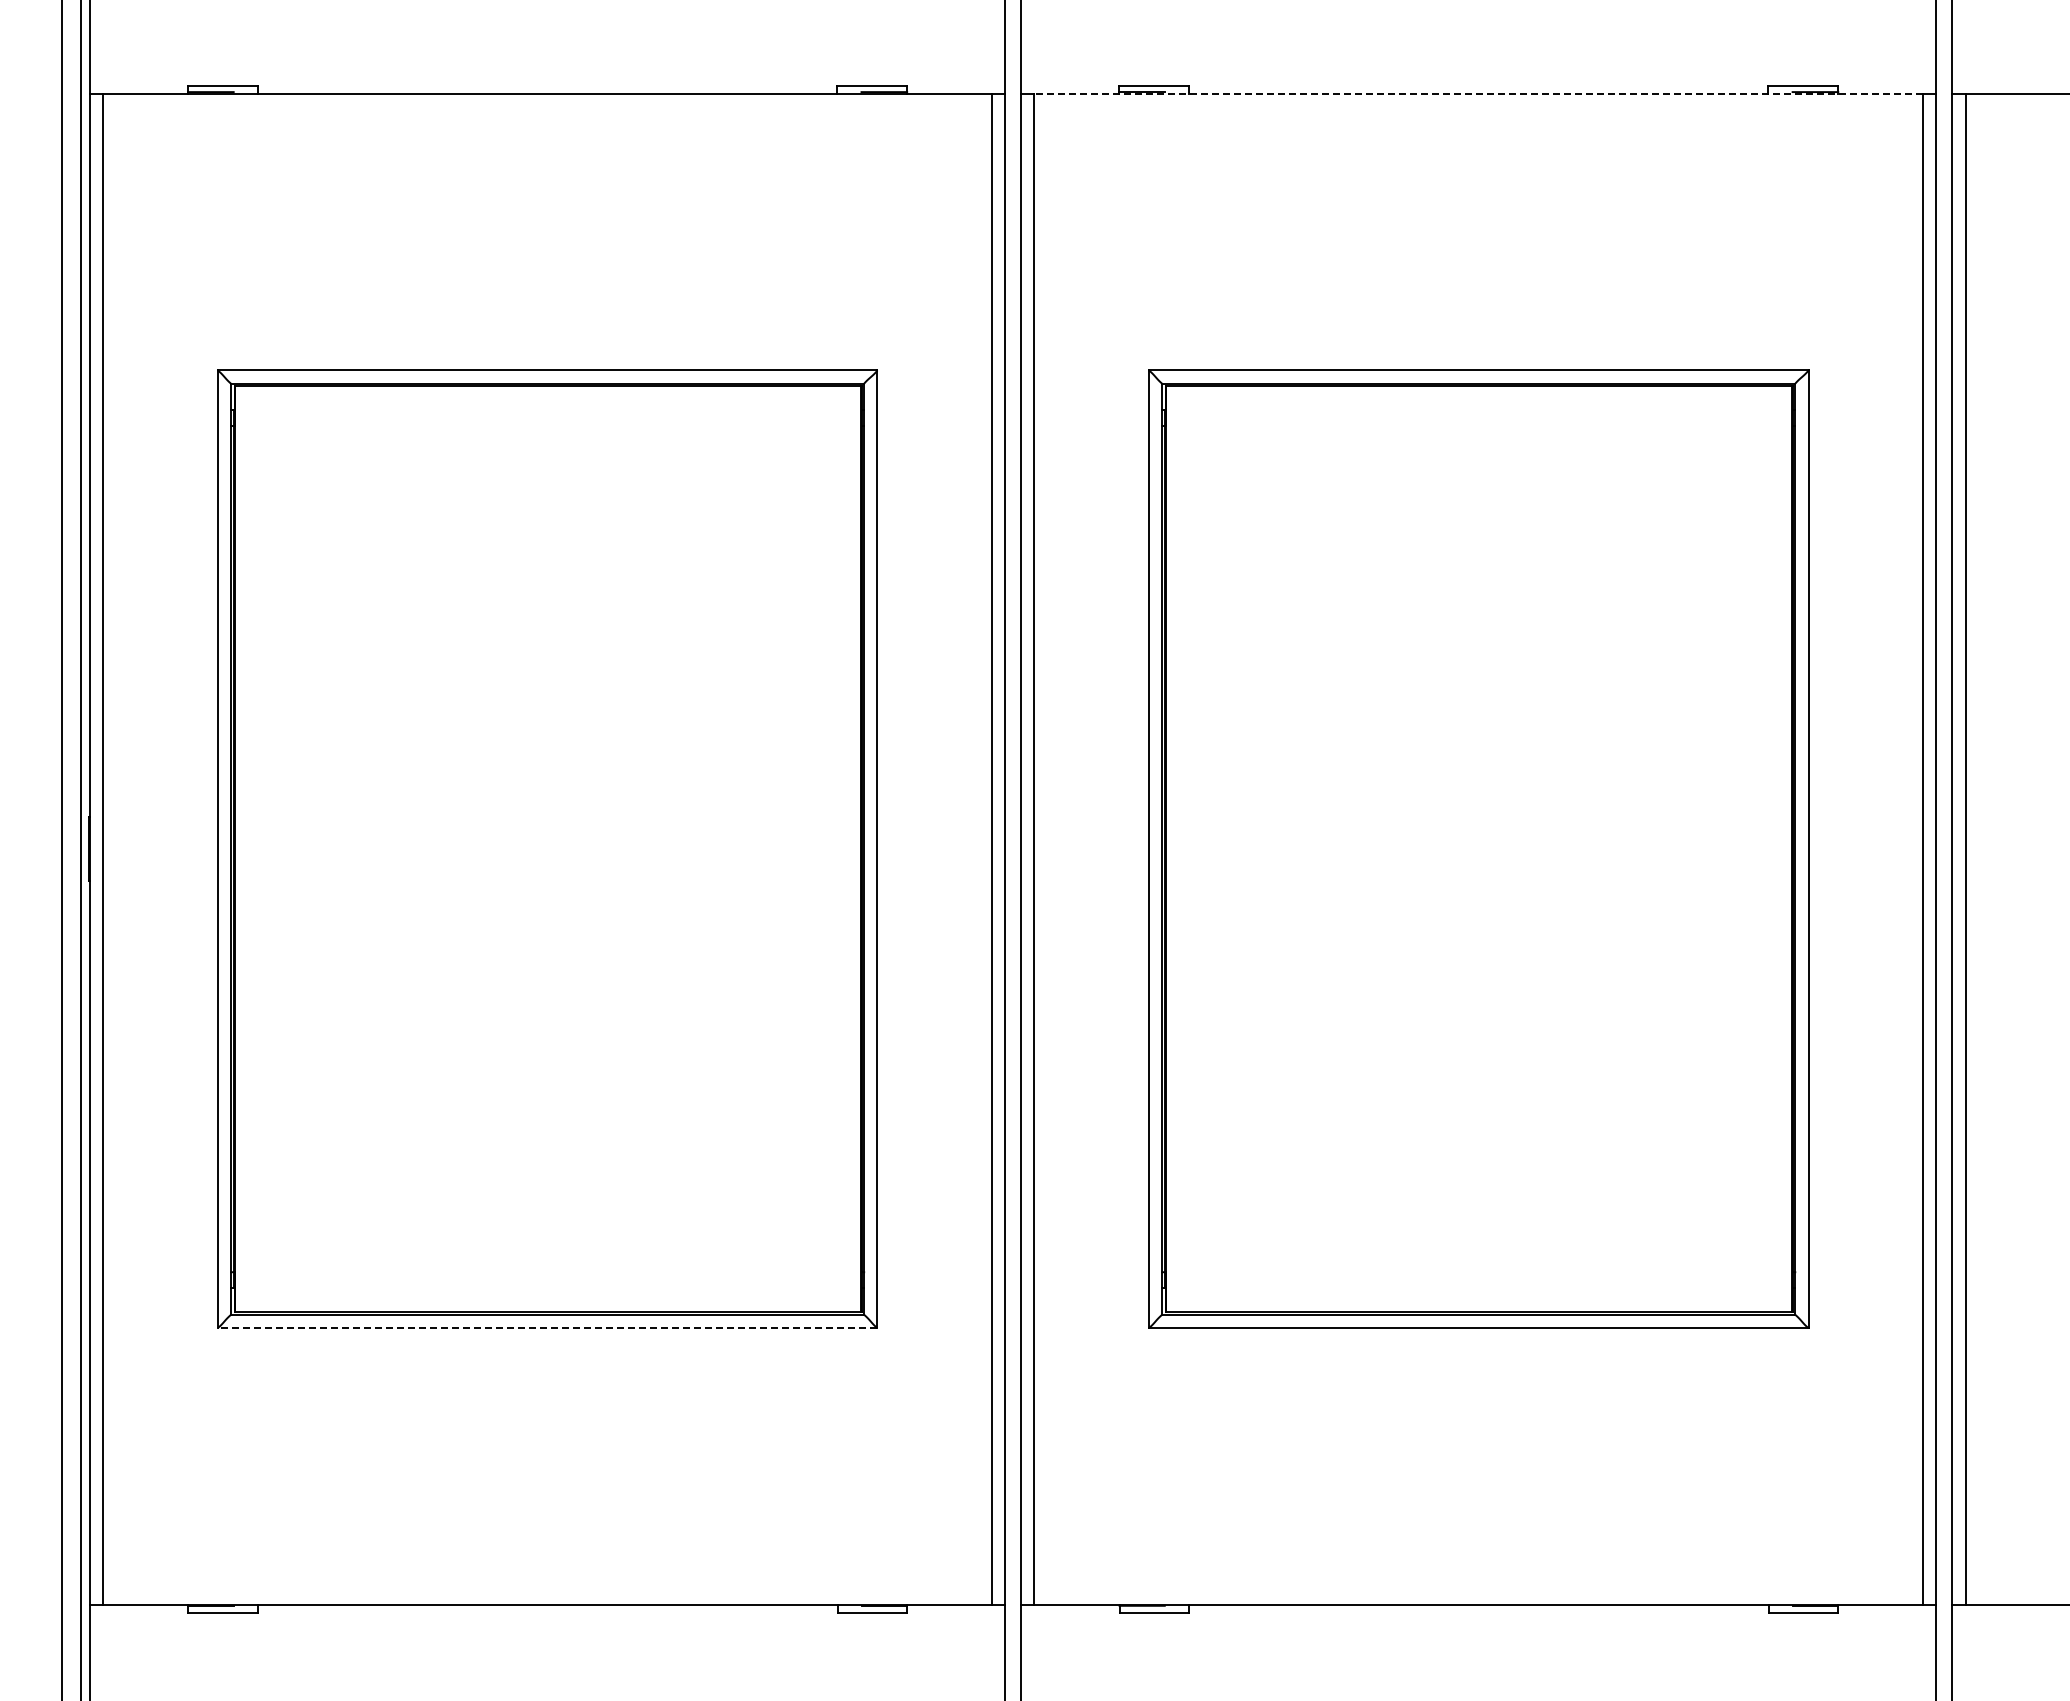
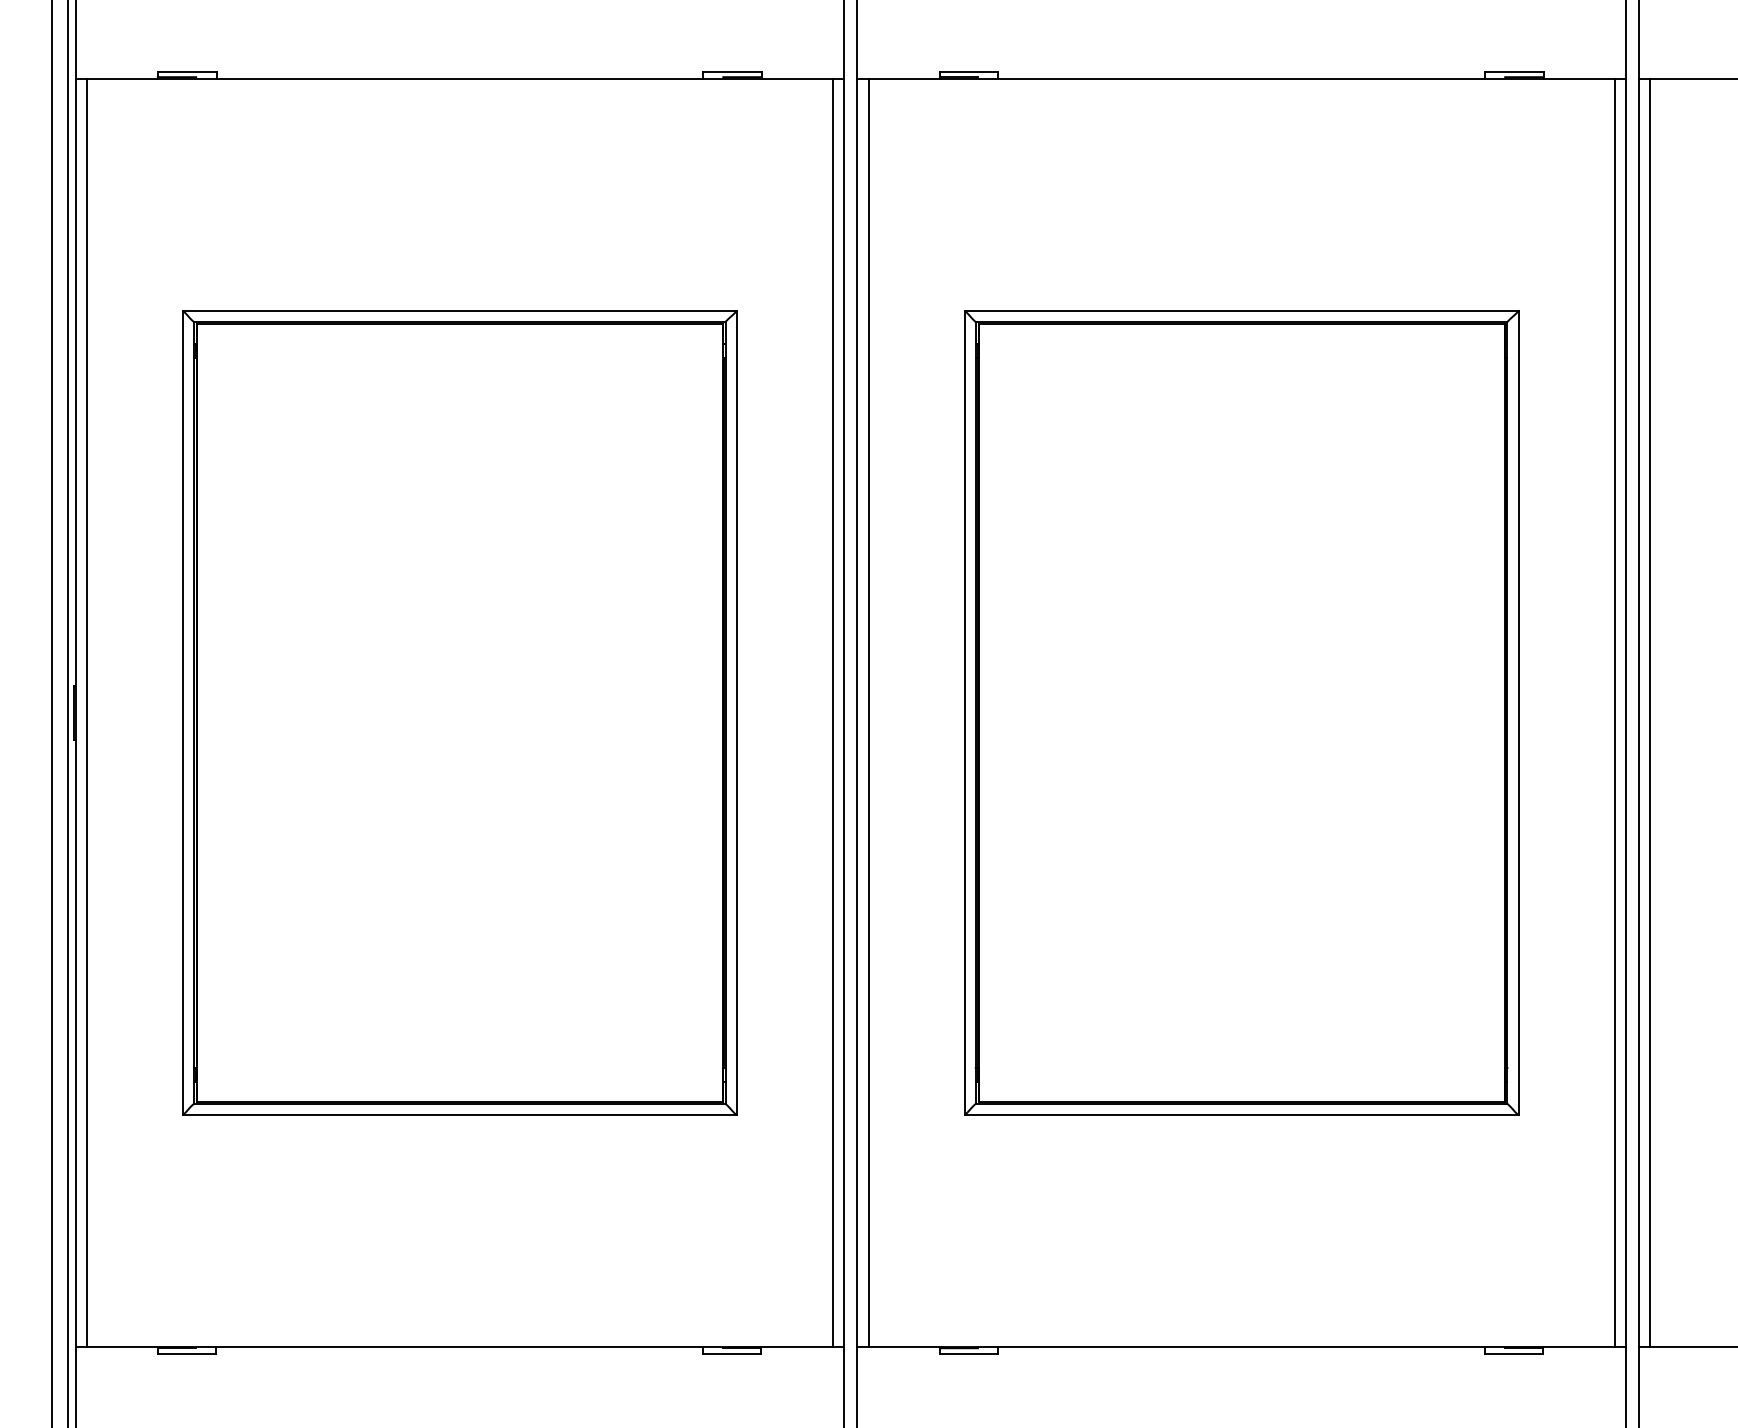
line: (1478, 93) -> (1241, 78), dashed -> solid
line: (547, 1328) -> (459, 1115), dashed -> solid

